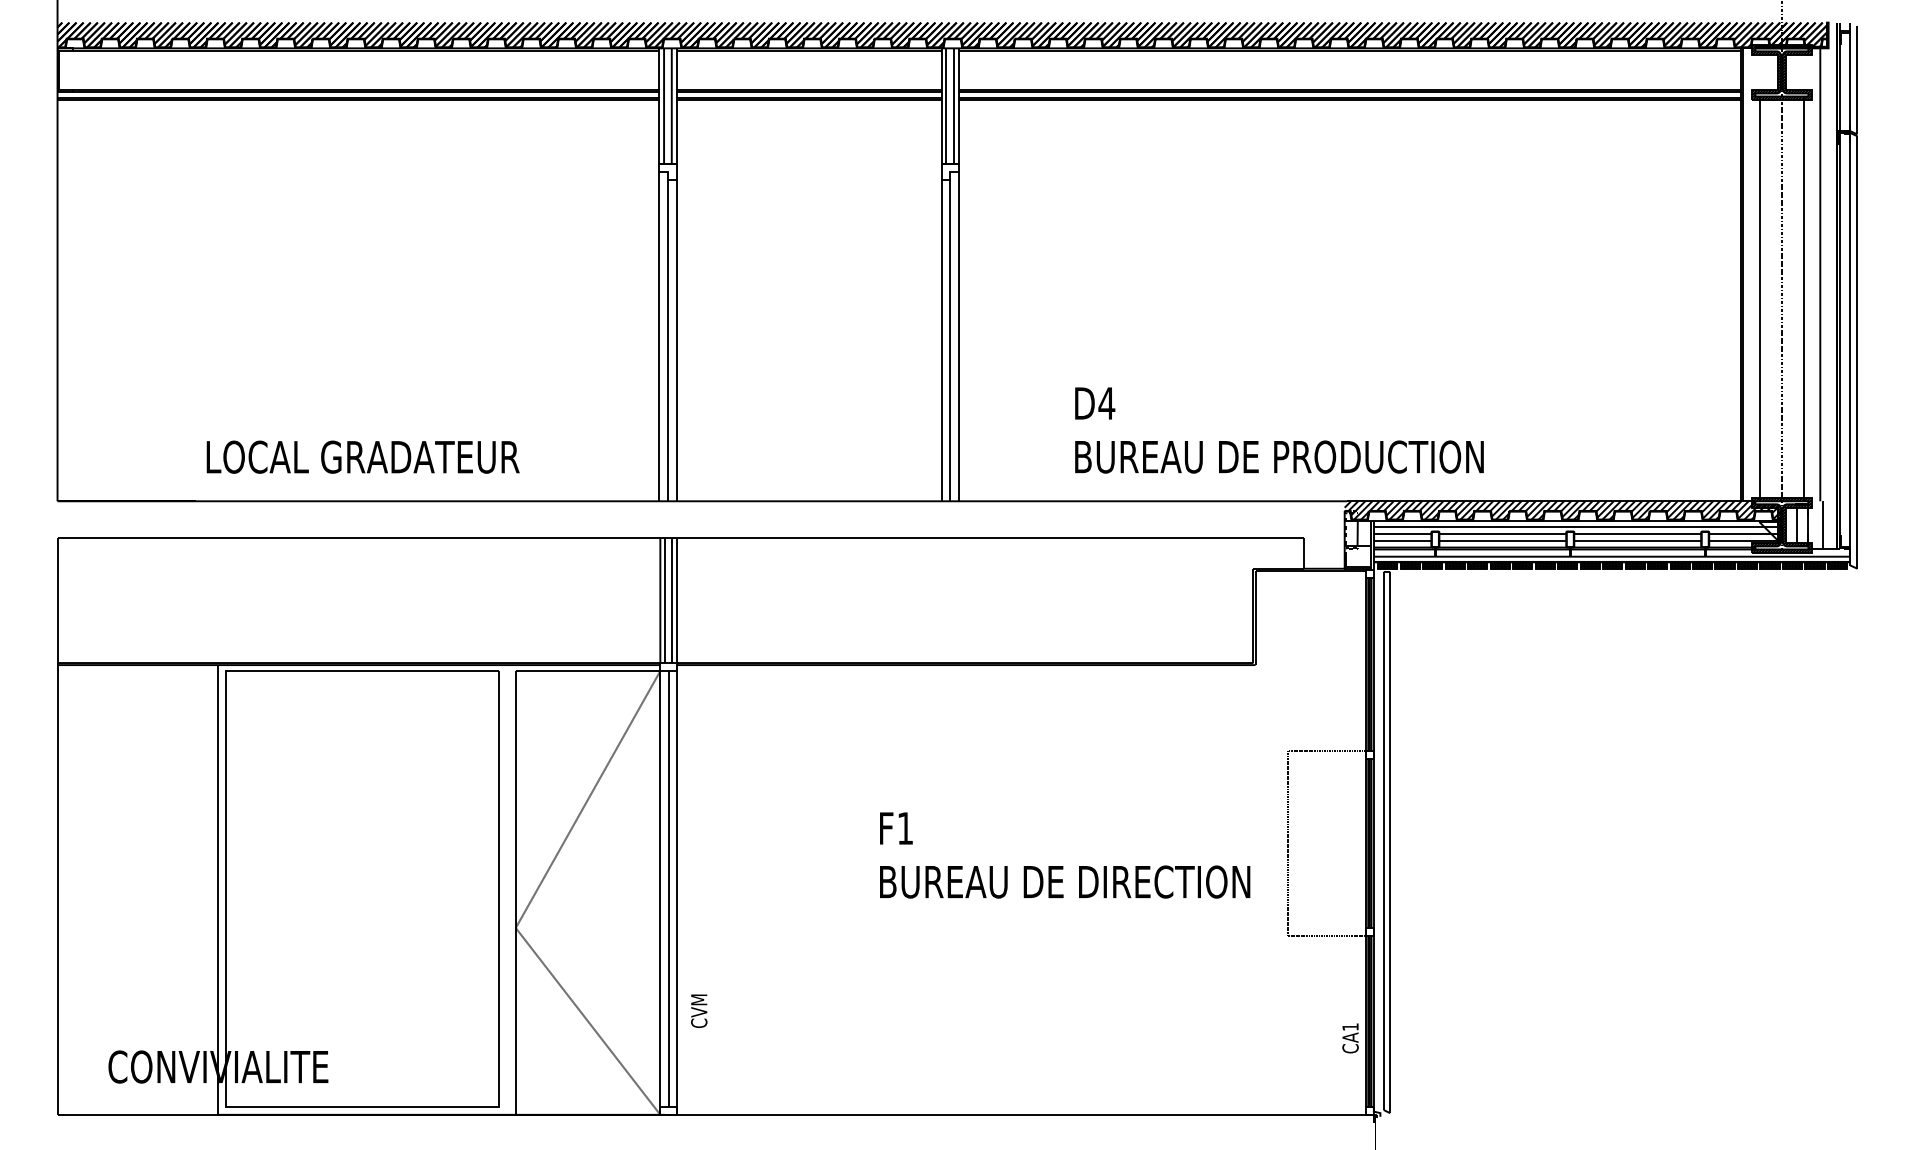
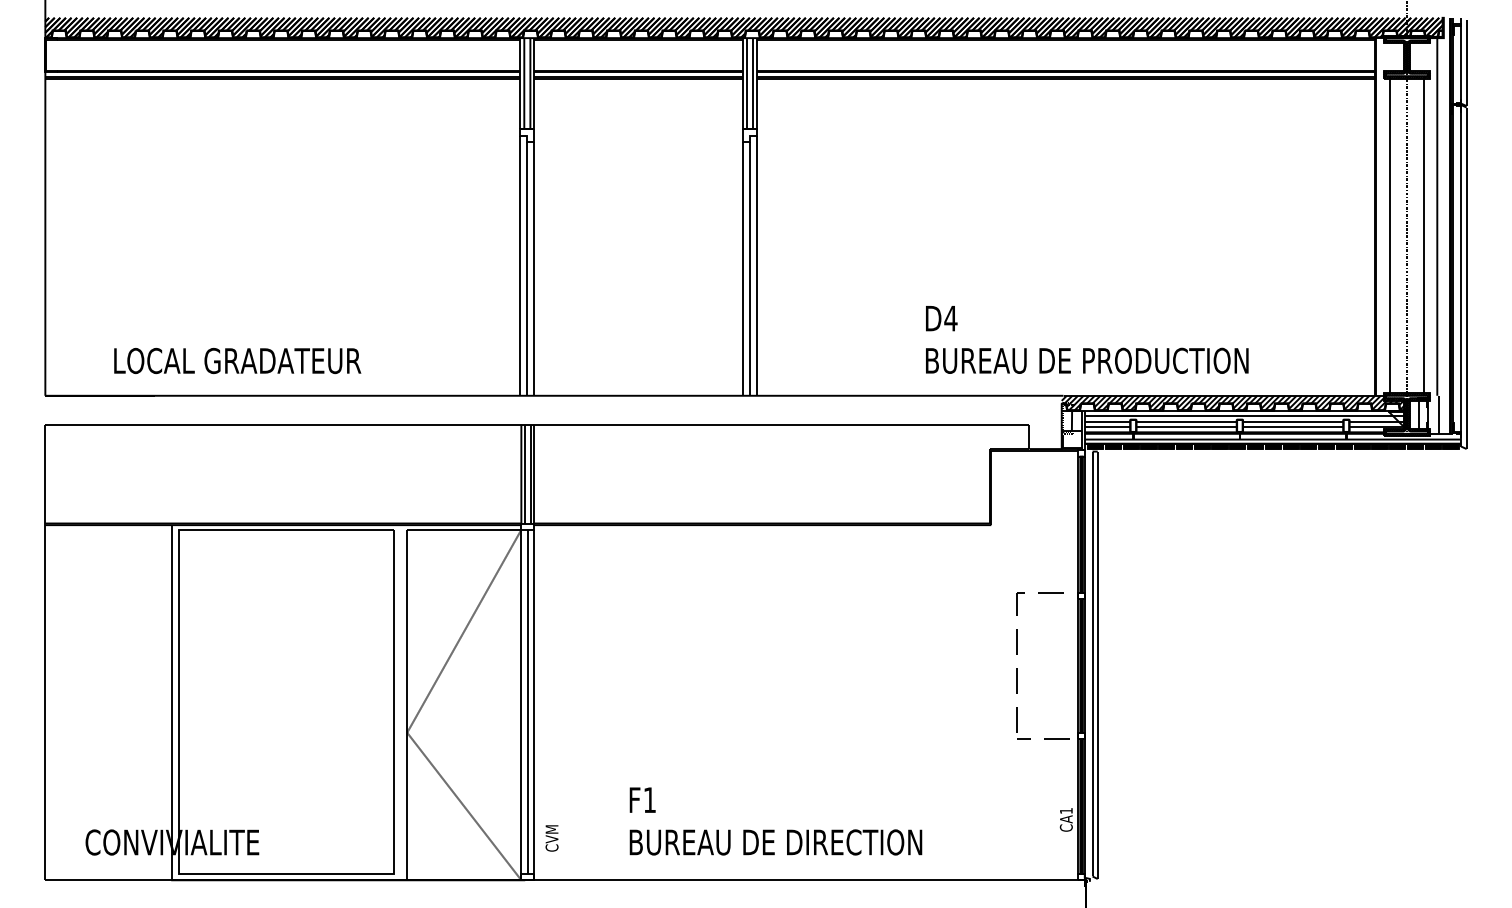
text: (1279, 429) -> (1087, 339), moved
text: (362, 456) -> (237, 360), moved
text: (1064, 855) -> (775, 821), moved
text: (698, 1011) -> (551, 838), moved

